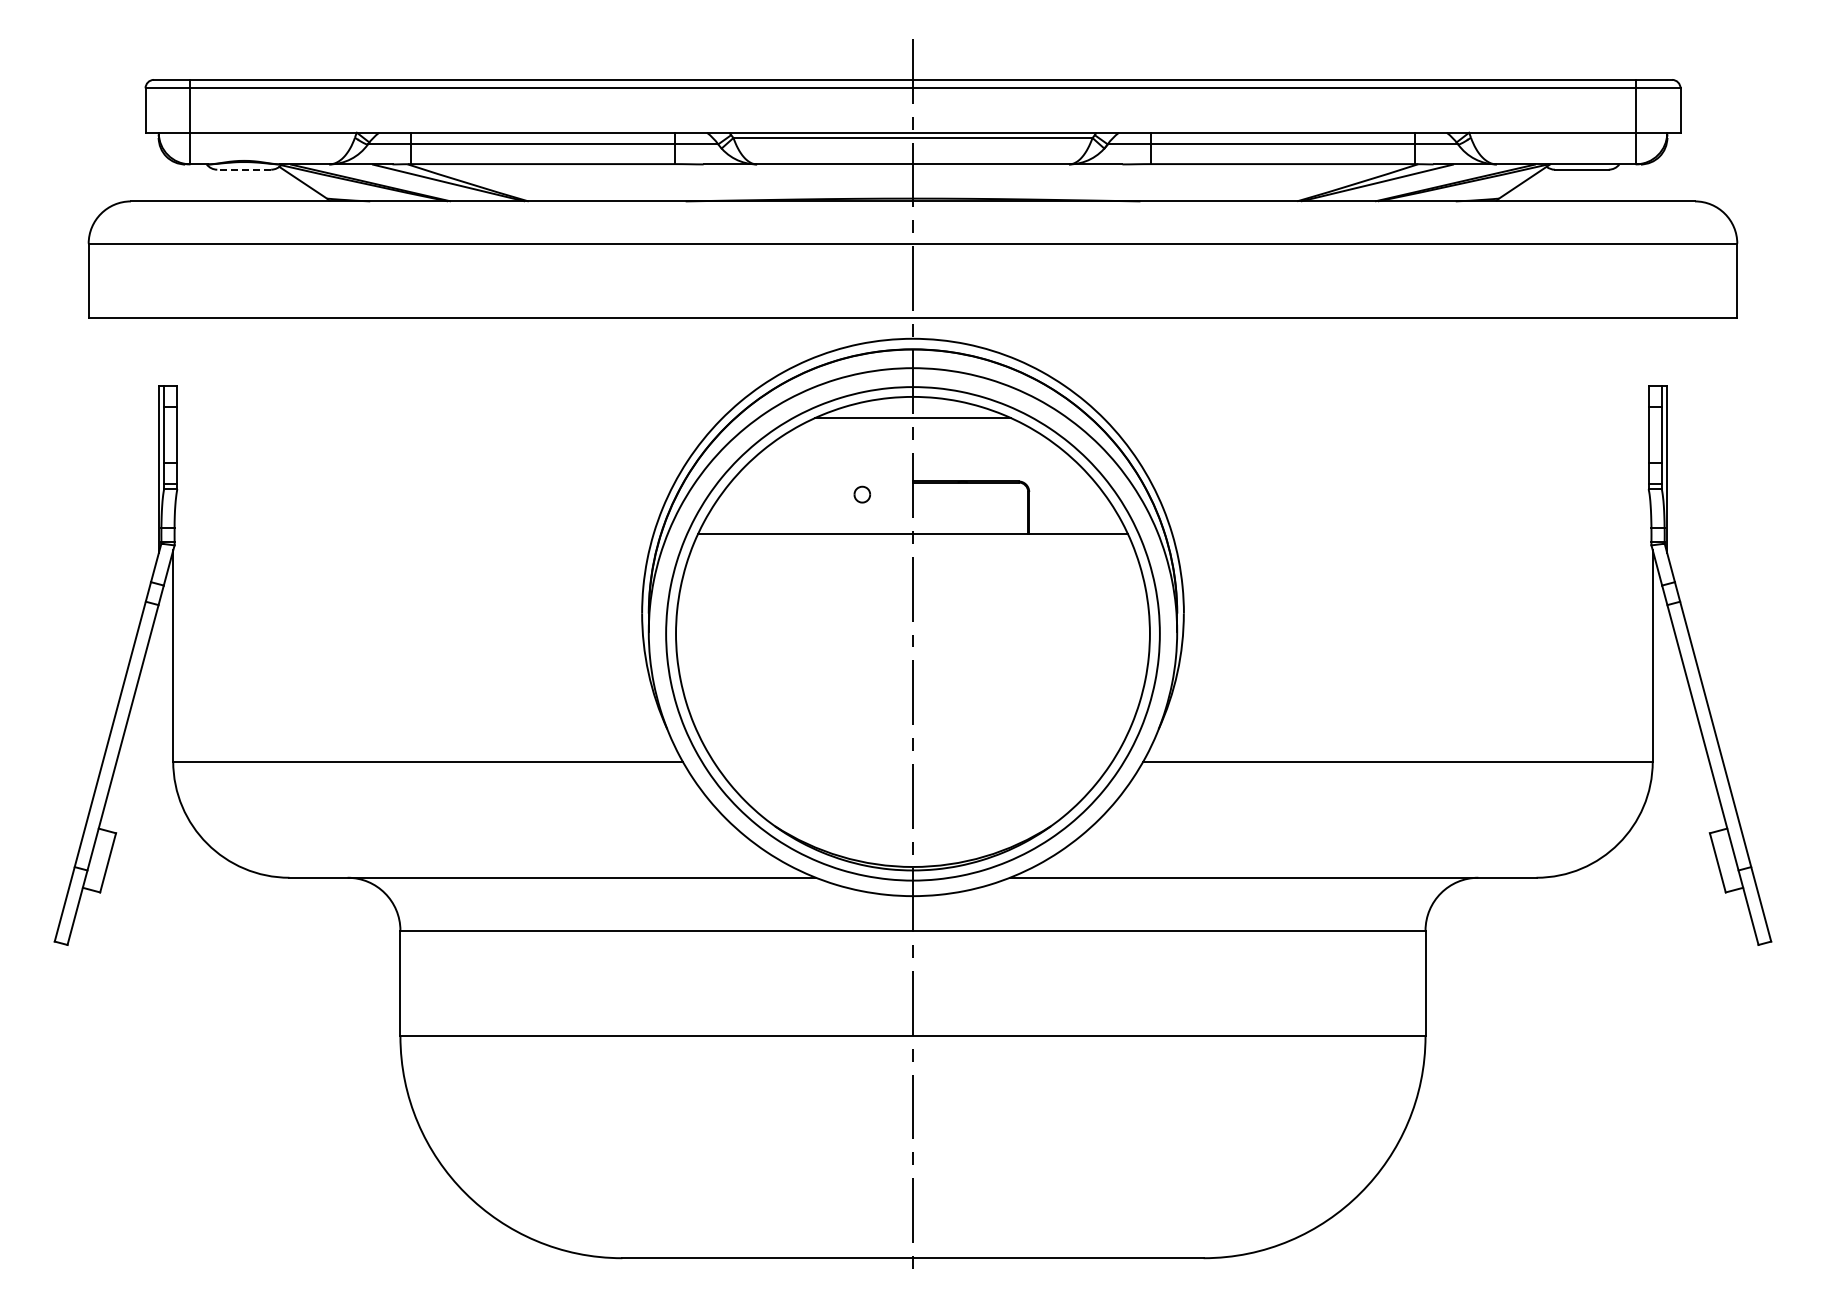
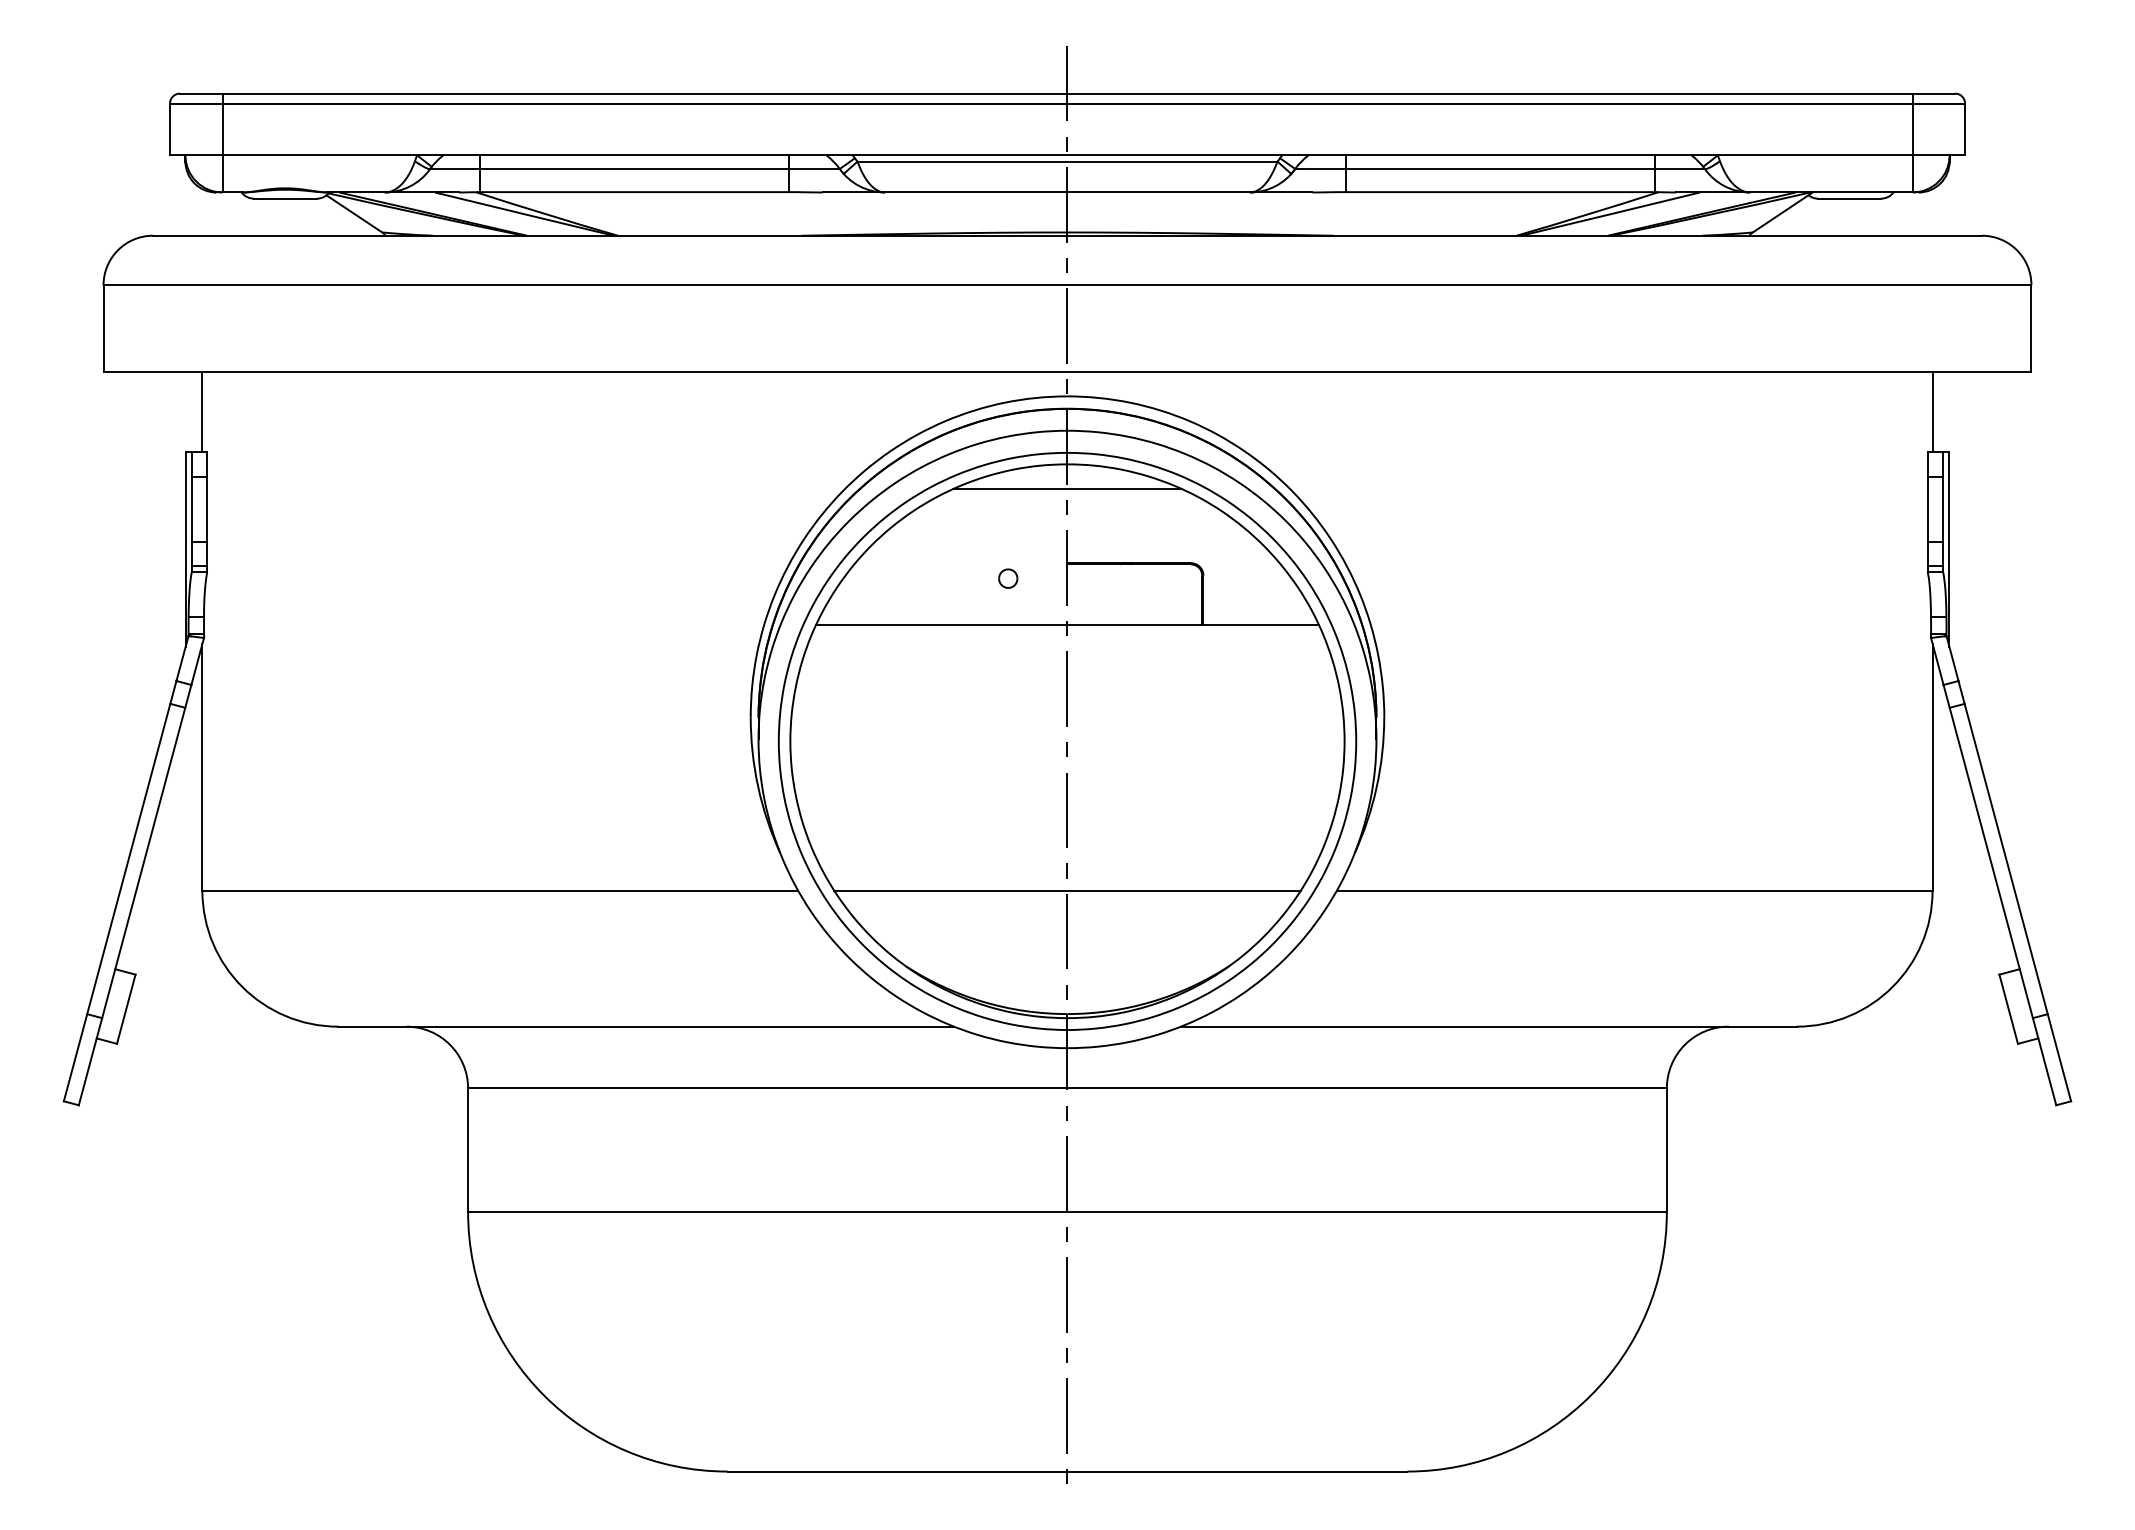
line: (244, 169) -> (285, 198), dashed -> solid
line: (173, 351) -> (202, 411), added
line: (1652, 351) -> (1932, 411), added
line: (912, 761) -> (1066, 890), added

